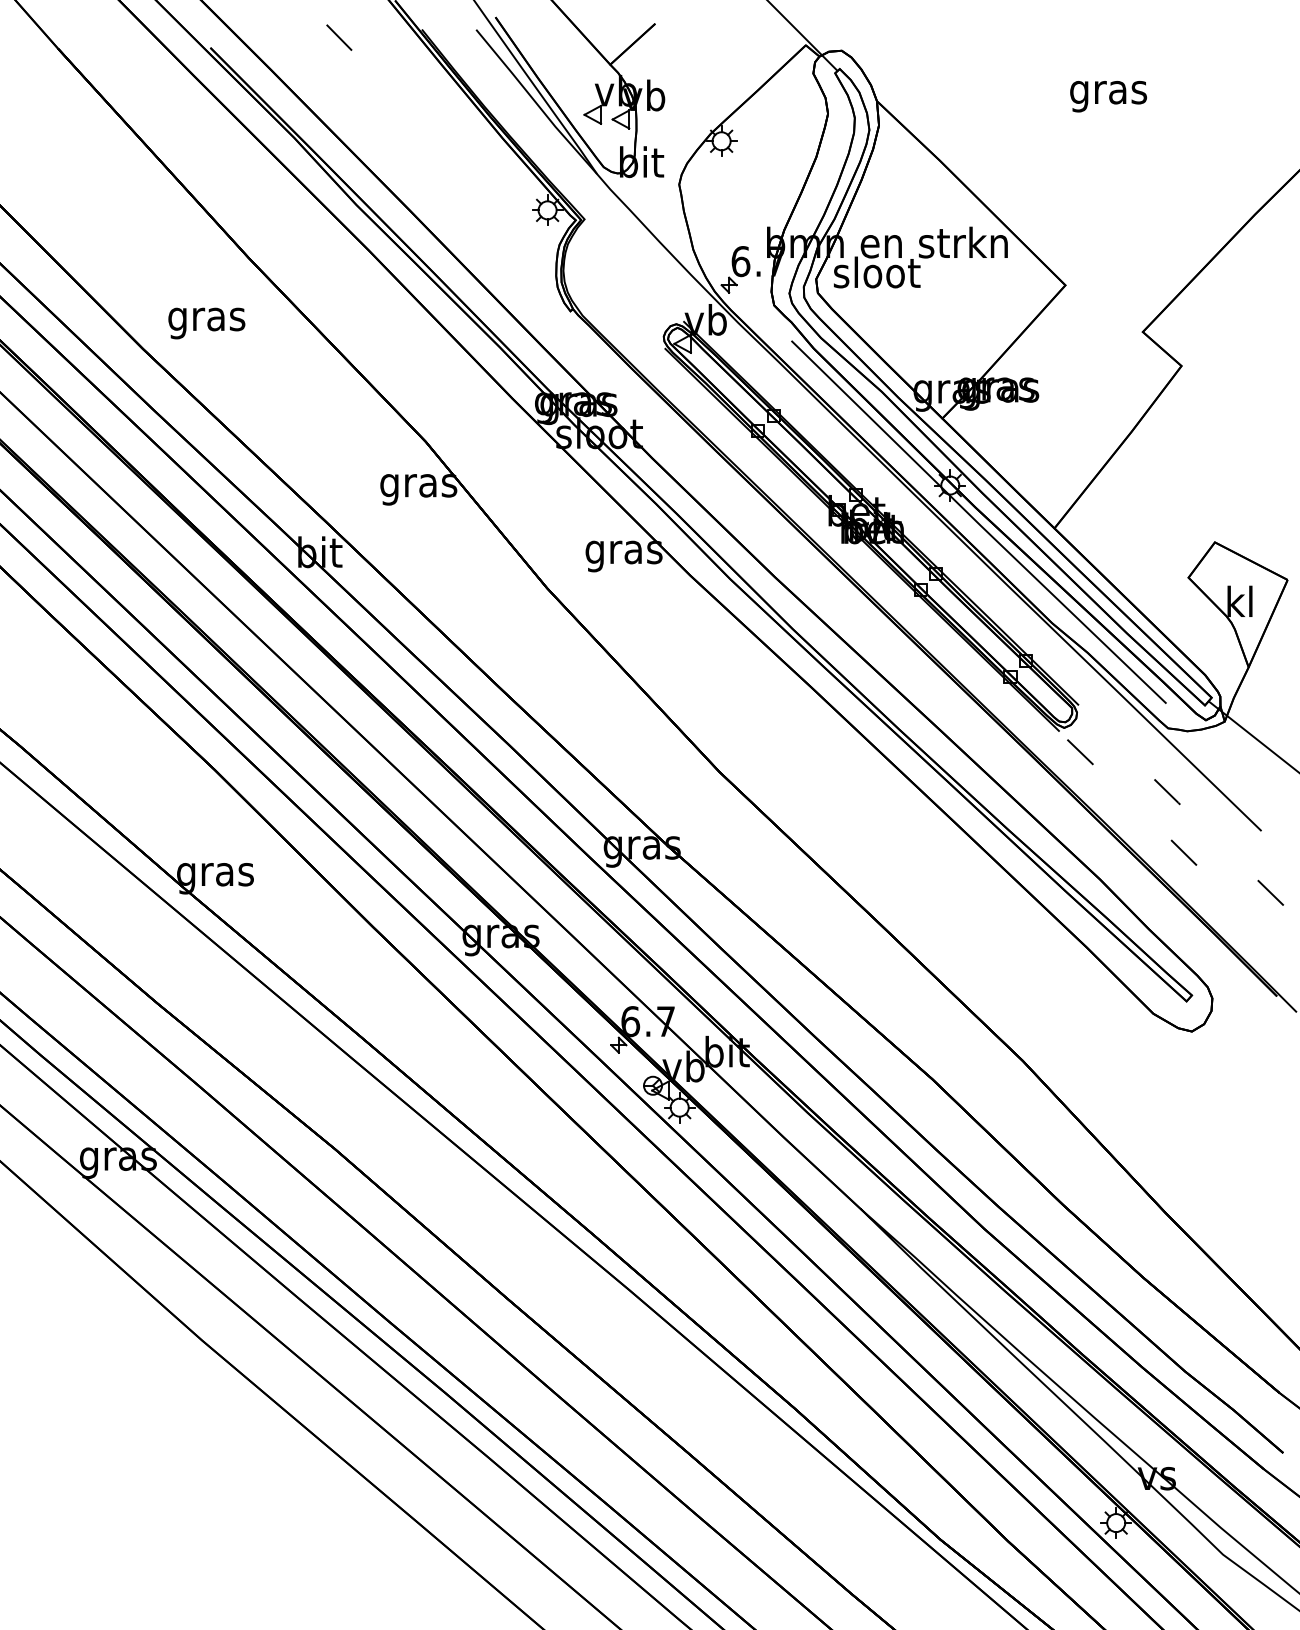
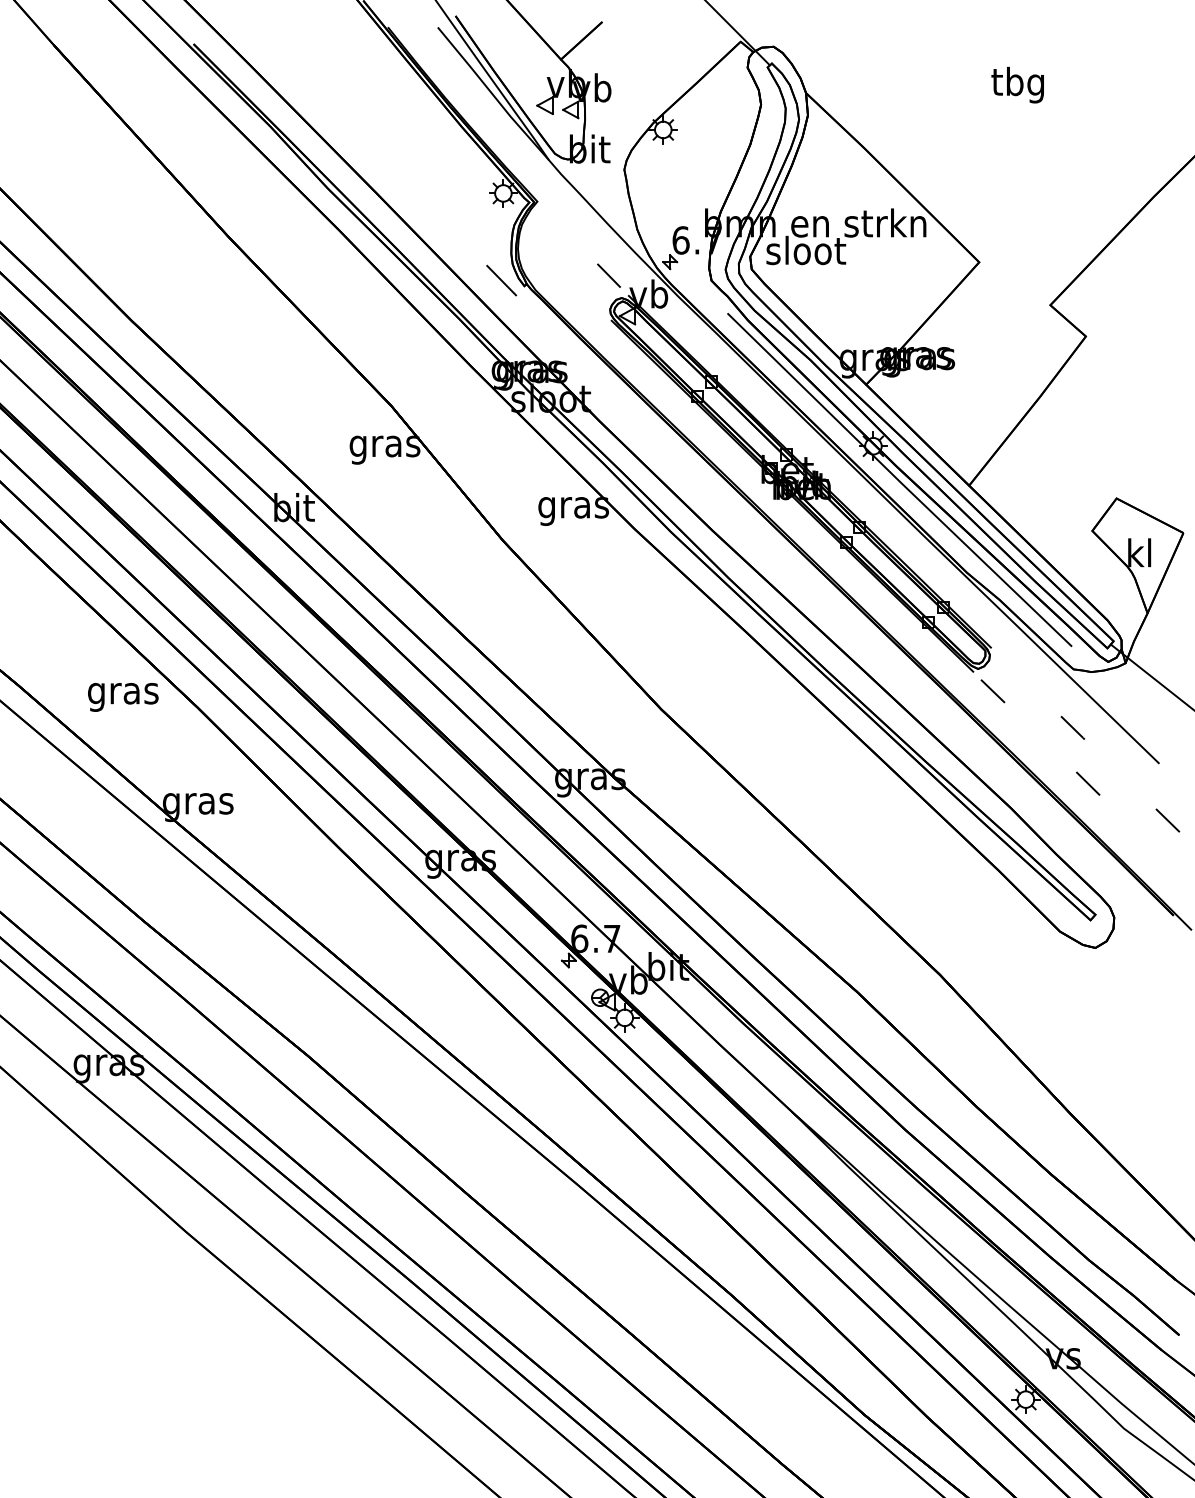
line: (338, 37) -> (608, 275), moved
text: (1108, 91) -> (1018, 84), gras -> tbg
line: (545, 305) -> (501, 280), added
text: (207, 323) -> (123, 697), moved

